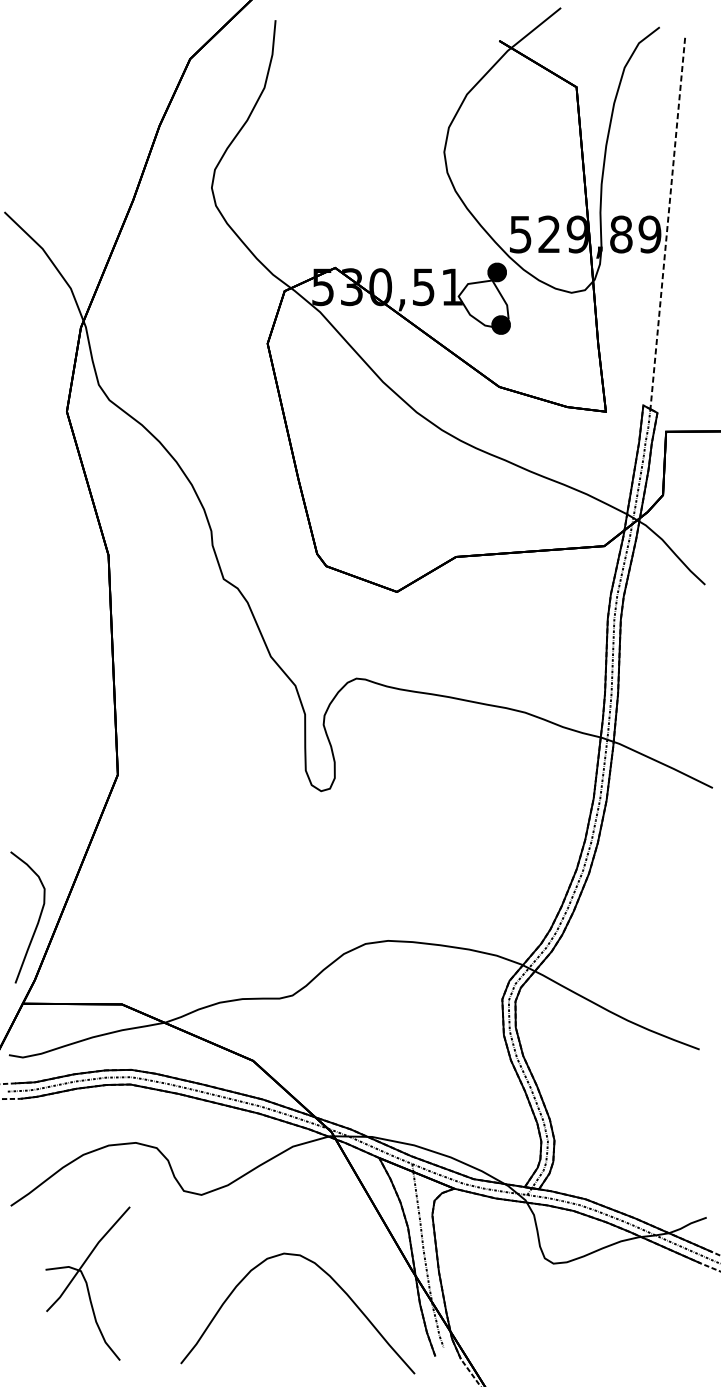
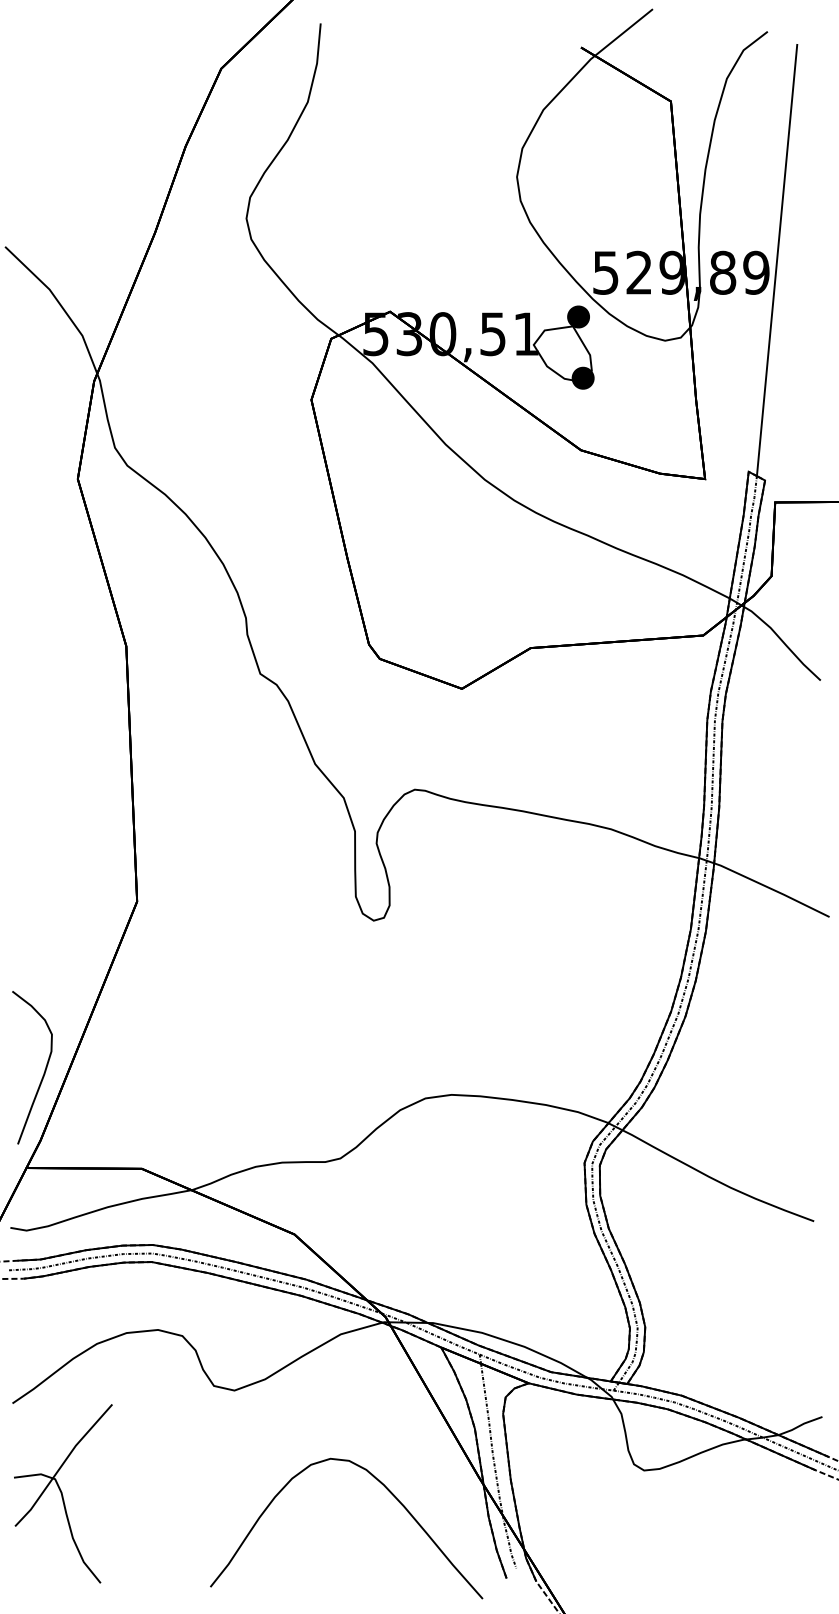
line: (668, 223) -> (777, 260), dashed -> solid
part: (88, 1283) -> (63, 1493), moved

